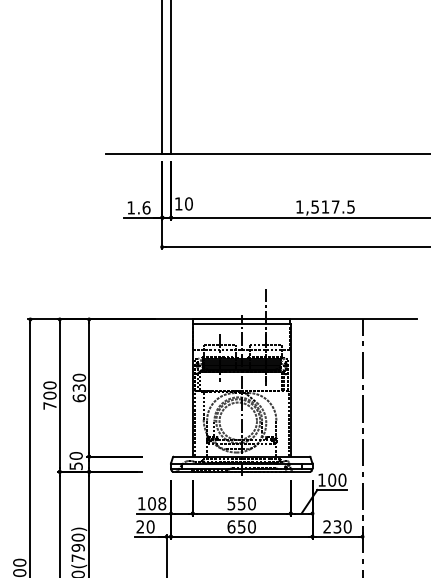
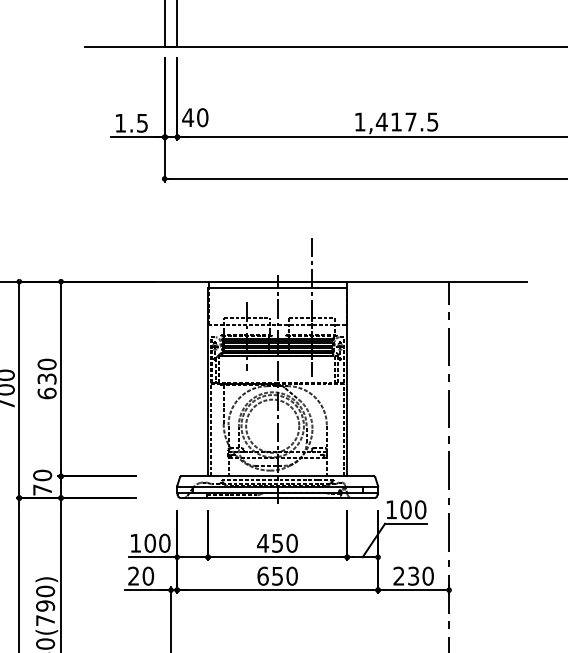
text: (178, 203) -> (187, 117), 10 -> 40
text: (314, 206) -> (380, 121), 1,517.5 -> 1,417.5
text: (146, 207) -> (142, 122), 1.6 -> 1.5
text: (75, 466) -> (41, 490), 50 -> 70
text: (162, 503) -> (165, 542), 108 -> 100
text: (231, 503) -> (263, 542), 550 -> 450

